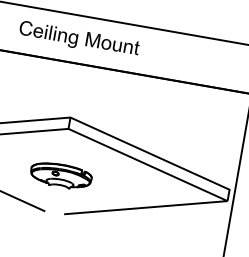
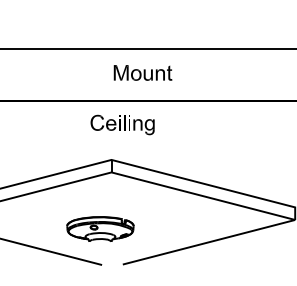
part: (48, 33) -> (122, 124), moved
part: (61, 175) -> (100, 228), moved

